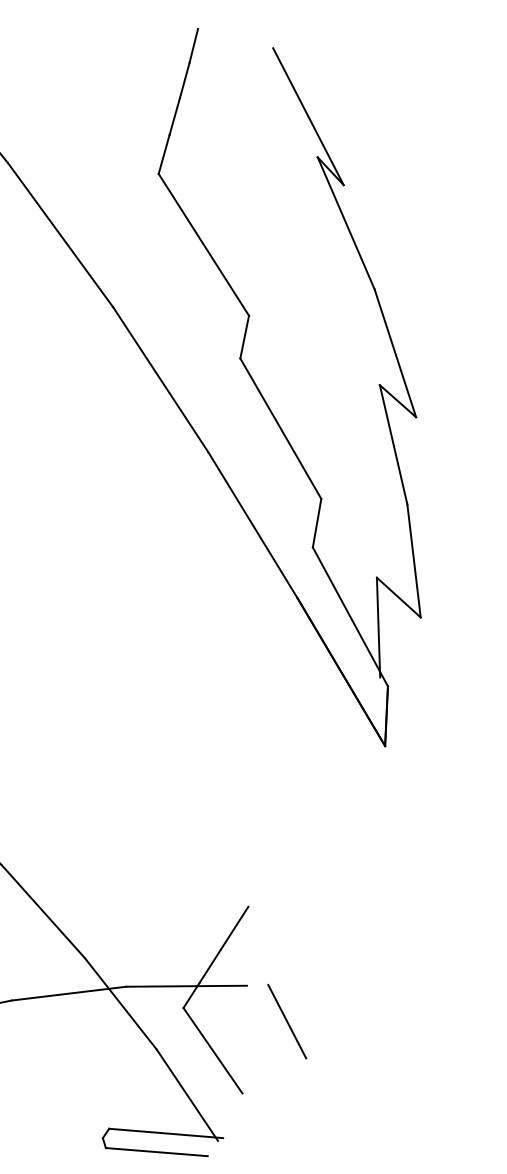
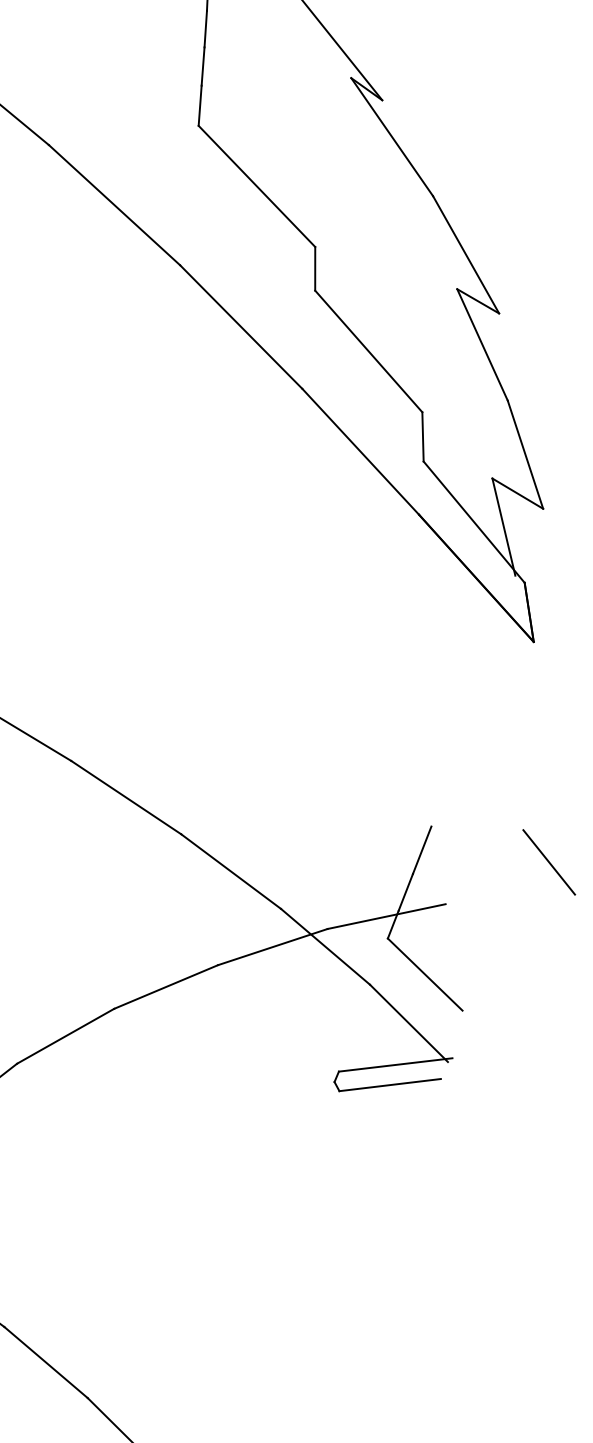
line: (287, 1021) -> (549, 862), moved

